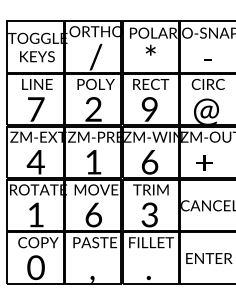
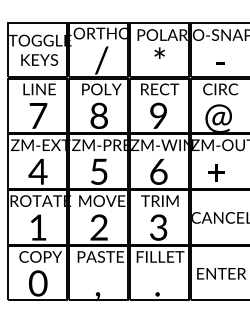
text: (93, 109) -> (99, 115), 2 -> 8
text: (93, 162) -> (99, 172), 1 -> 5
text: (93, 214) -> (99, 227), 6 -> 2

